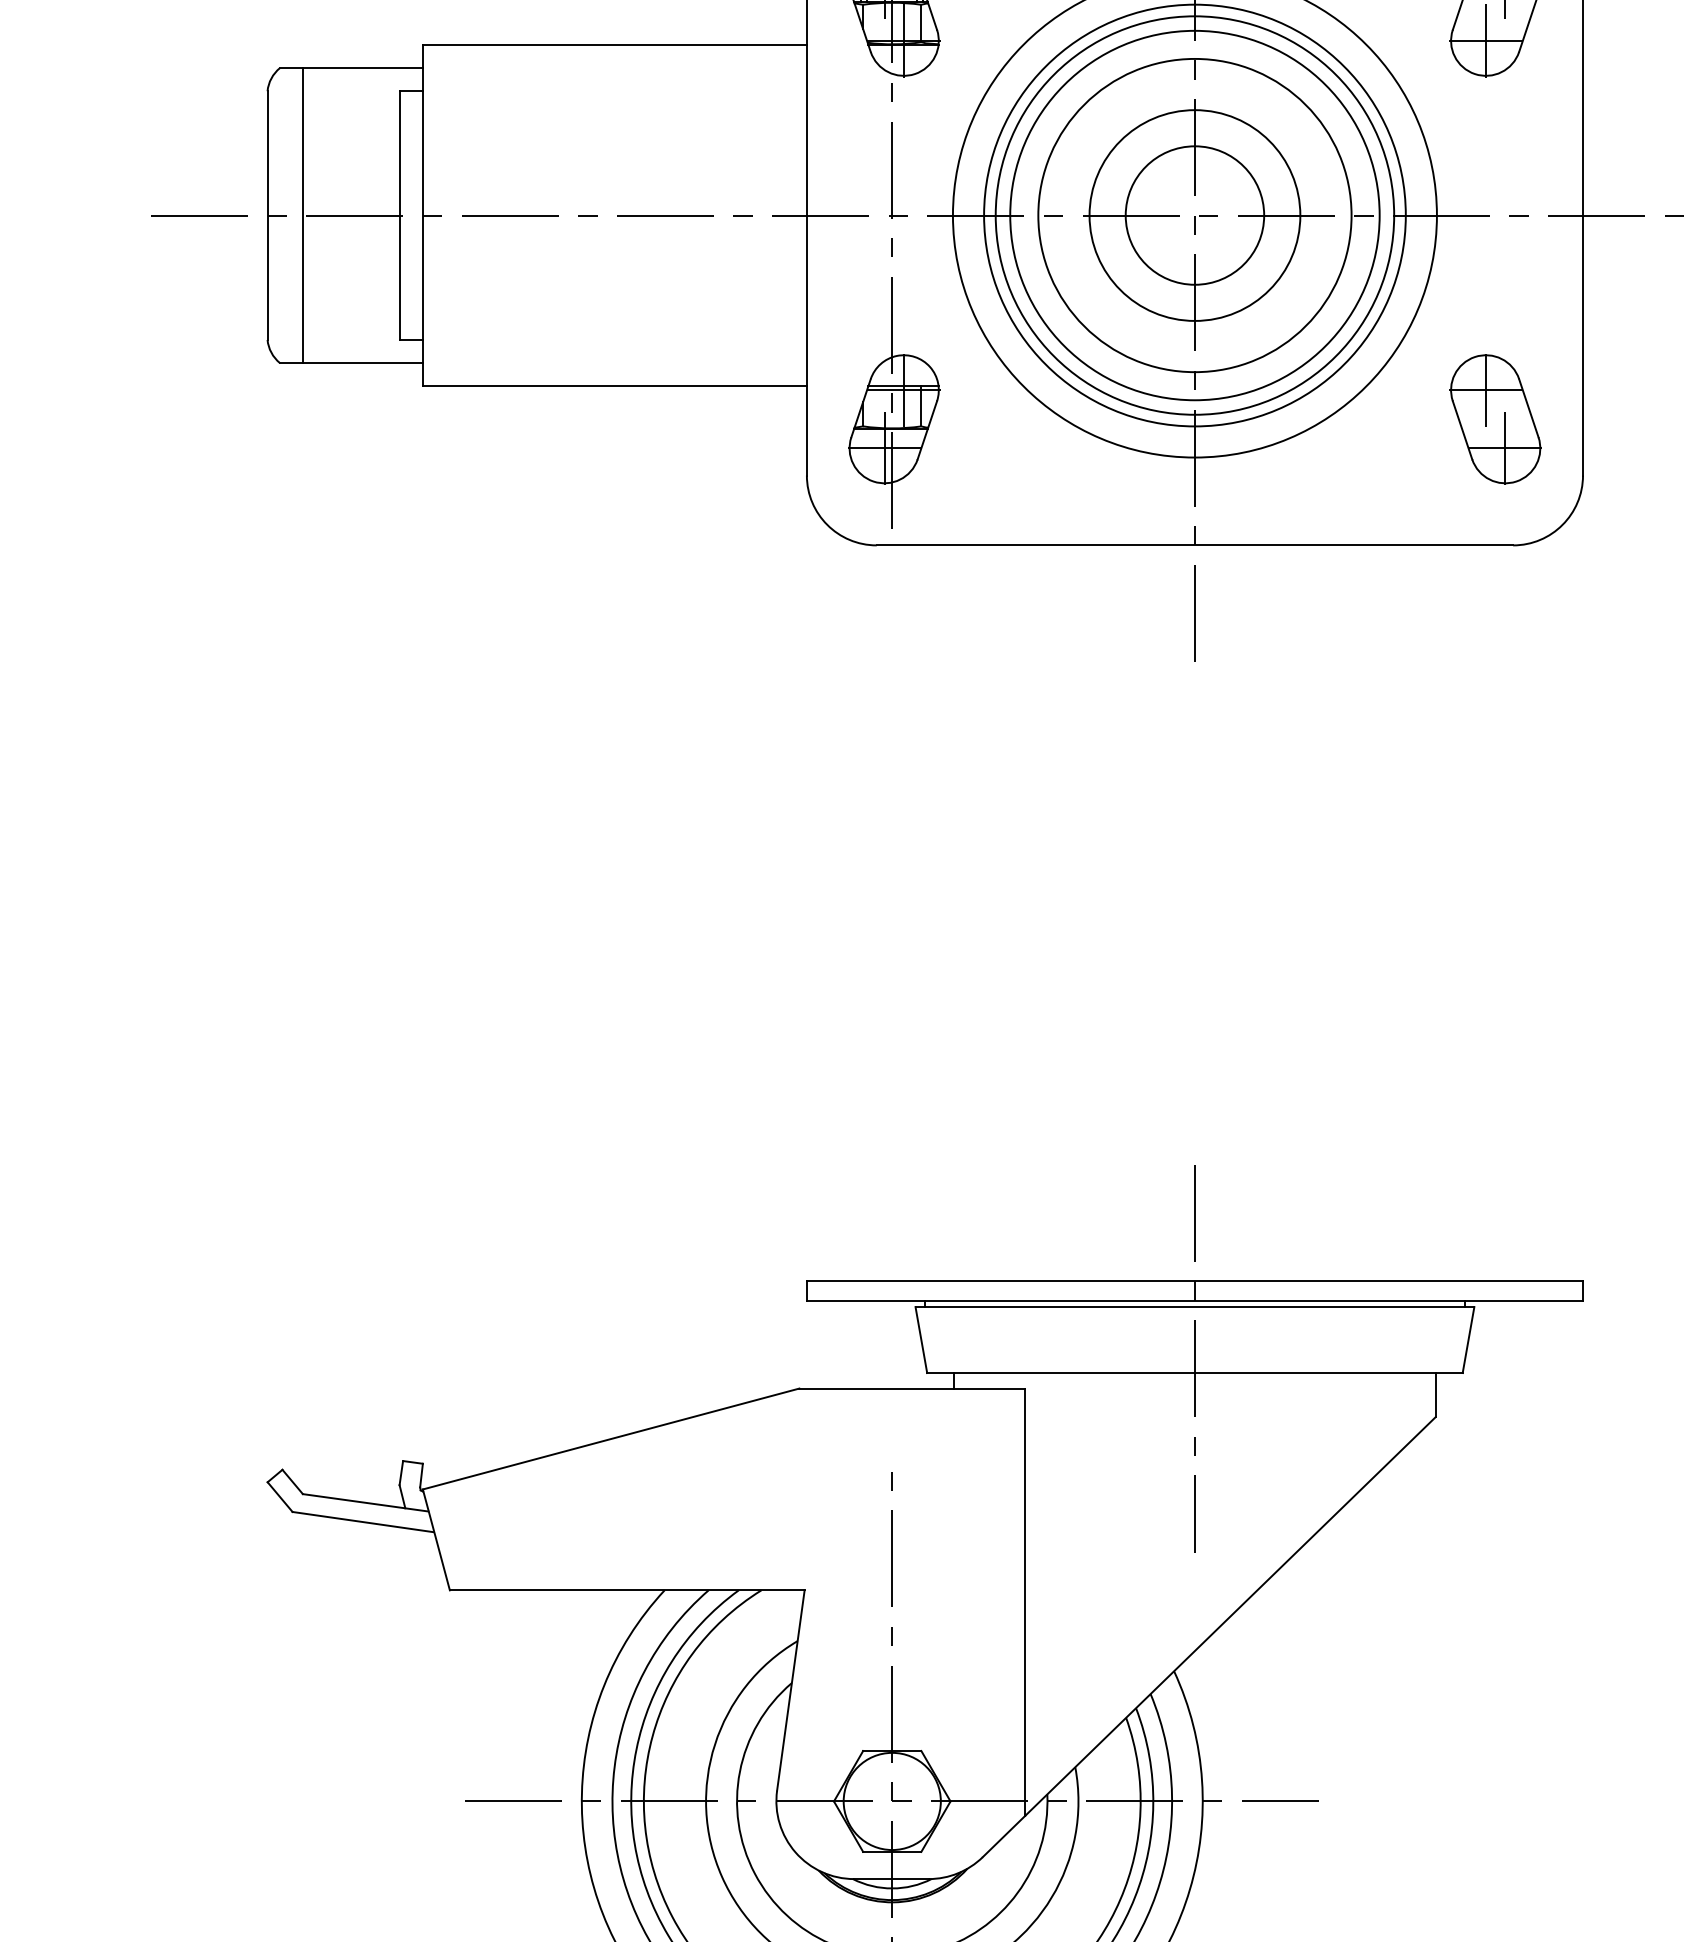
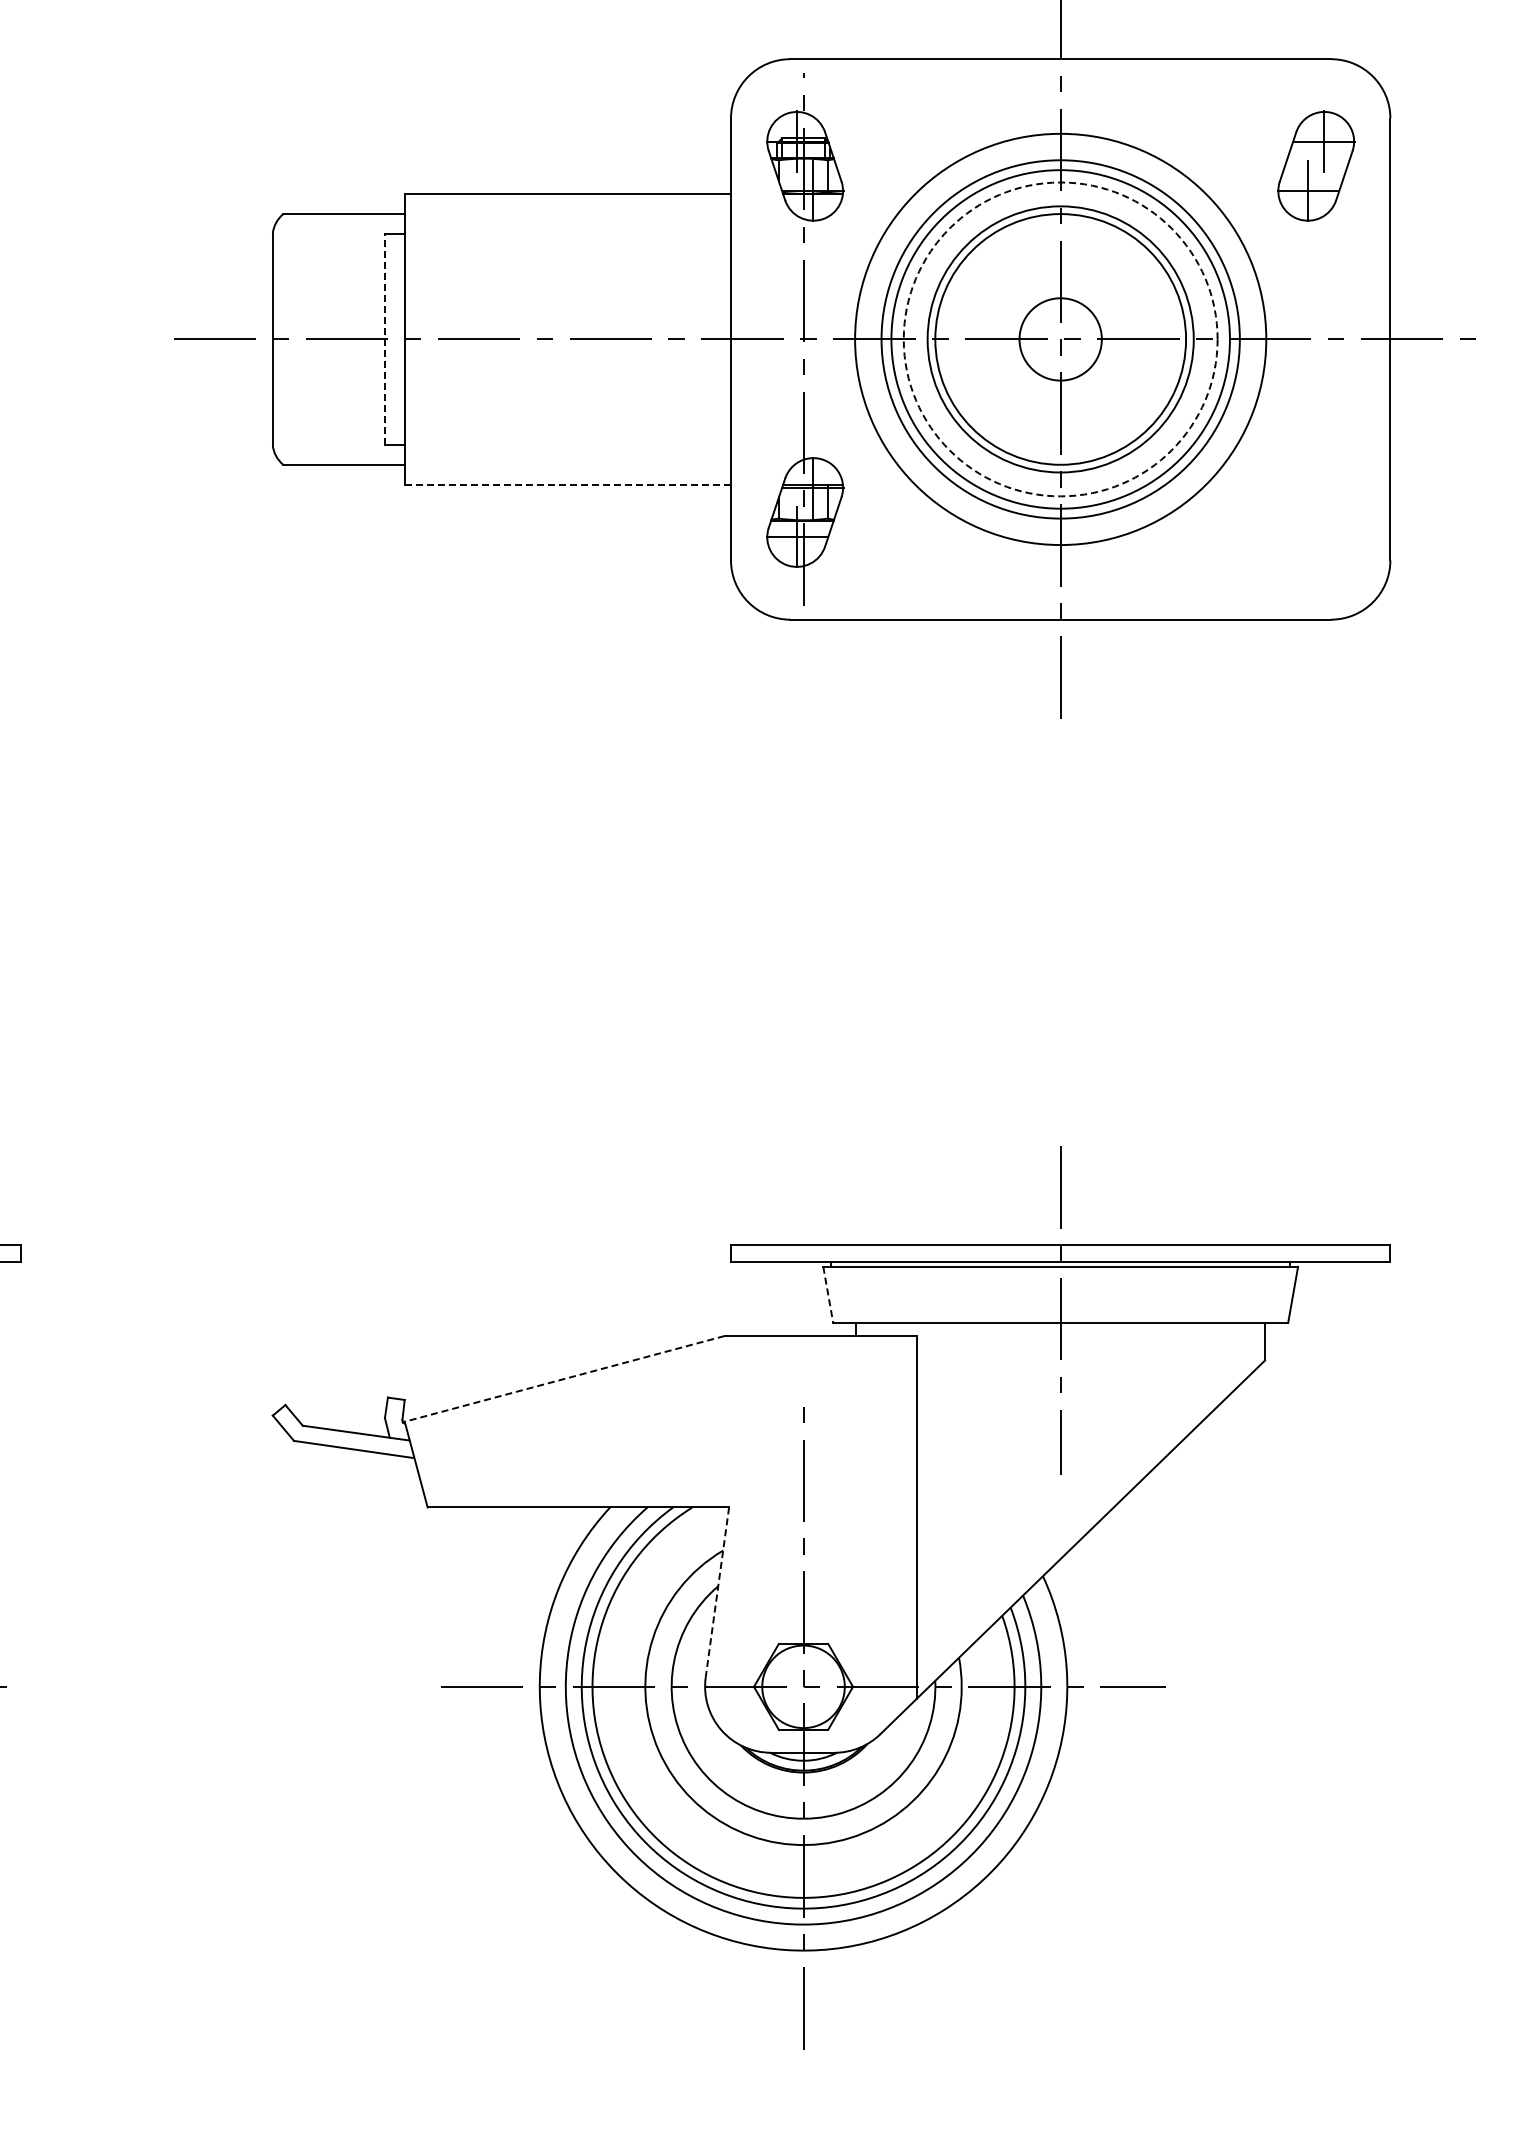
circle: (1194, 214) -> (1060, 338), size x1.4
line: (302, 215) -> (302, 339), removed
line: (399, 215) -> (384, 339), solid -> dashed
circle: (1194, 215) -> (1060, 339), size x0.7
circle: (1194, 215) -> (1060, 339), solid -> dashed
line: (614, 386) -> (567, 484), solid -> dashed
part: (1496, 419) -> (1316, 512), removed
line: (921, 1340) -> (828, 1295), solid -> dashed
line: (610, 1438) -> (564, 1378), solid -> dashed
line: (791, 1690) -> (717, 1592), solid -> dashed

